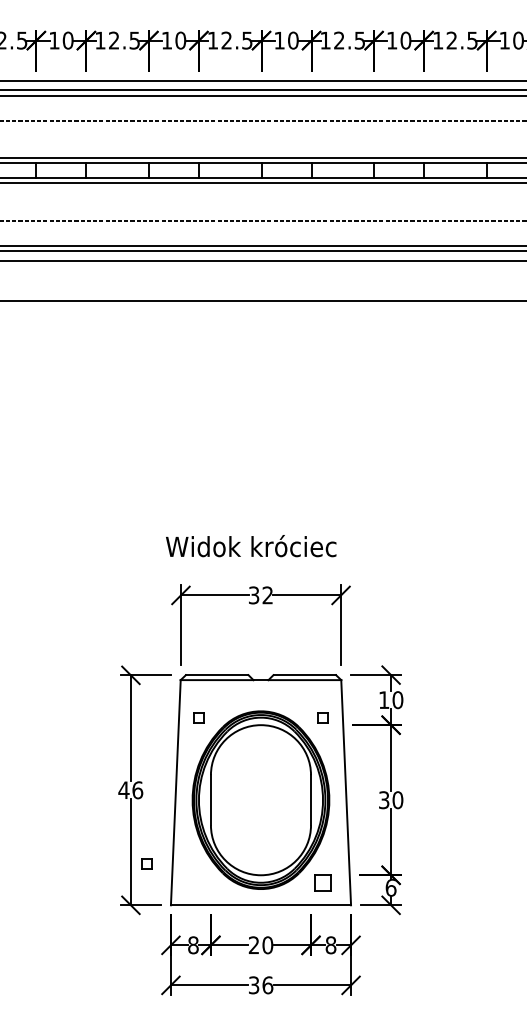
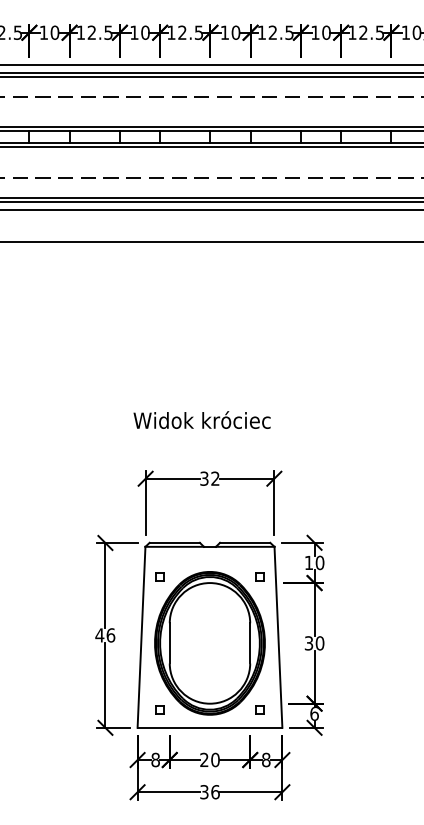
text: (250, 545) -> (201, 419), moved
part: (145, 863) -> (159, 709), moved
part: (322, 882) -> (259, 709), size x0.62

